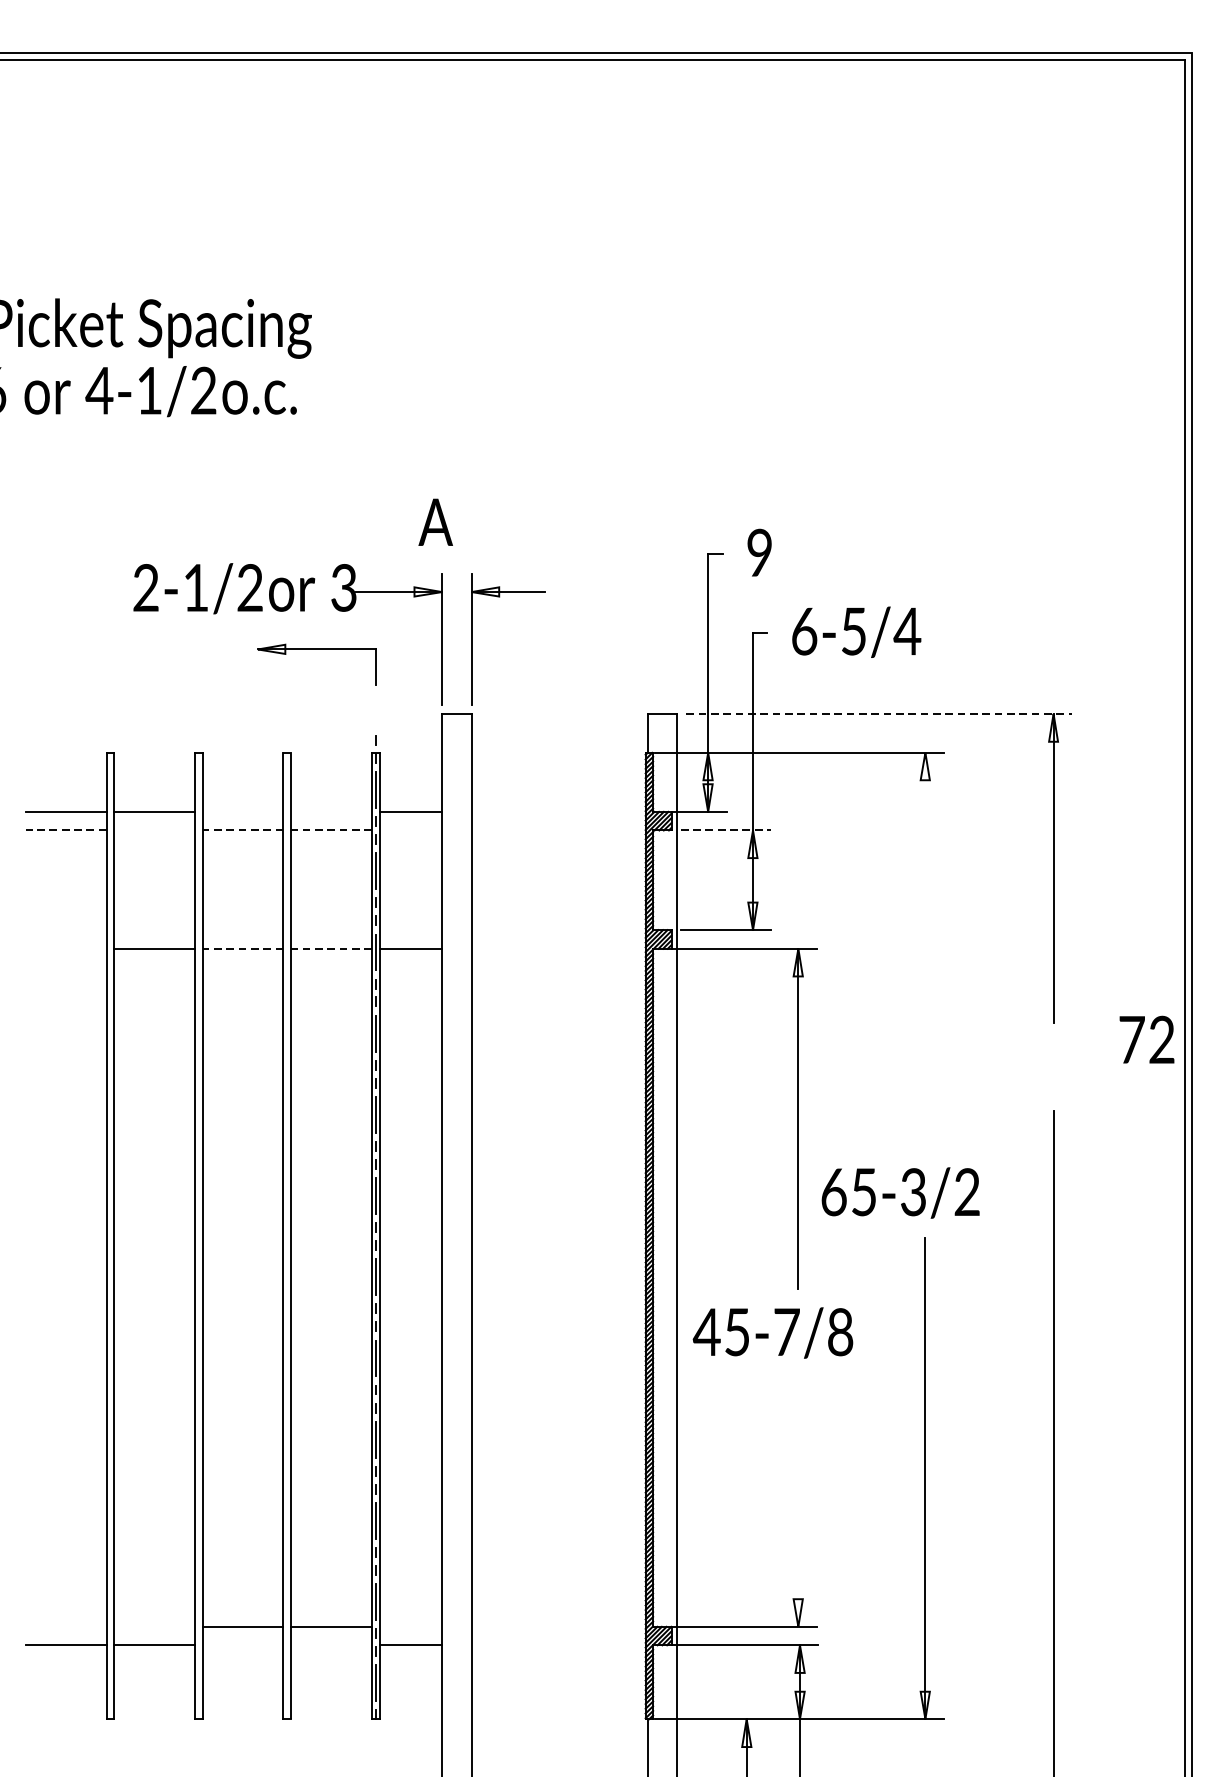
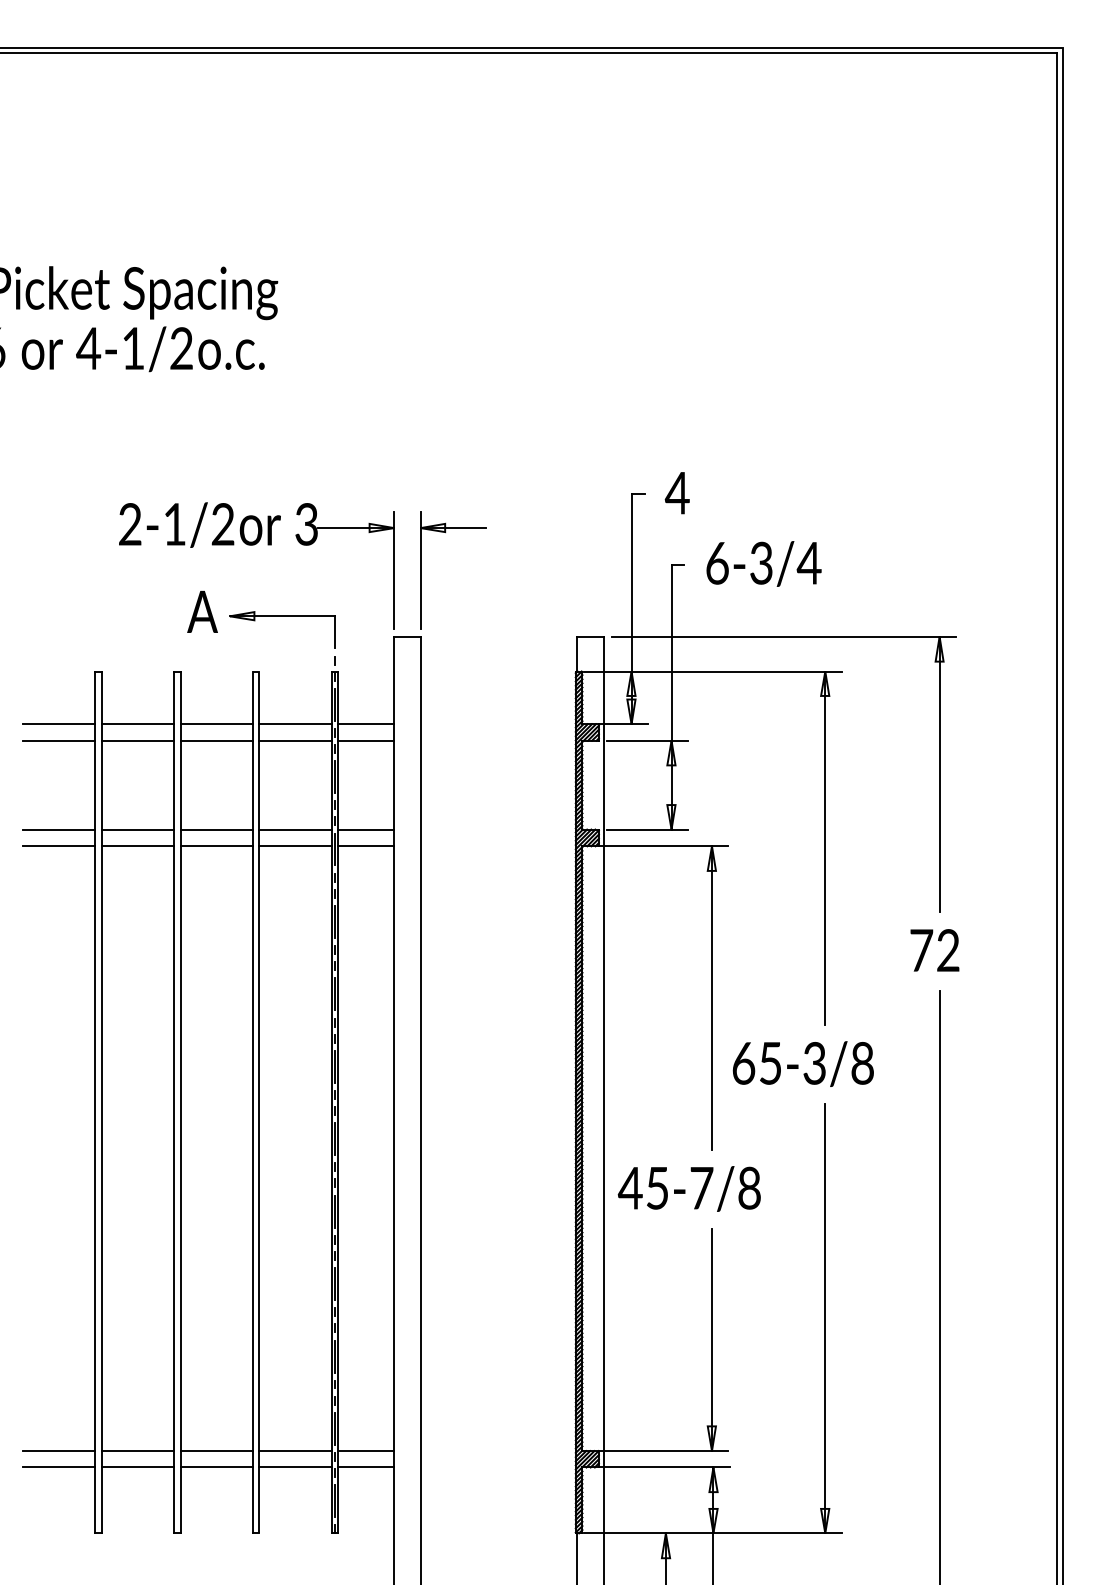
text: (435, 521) -> (202, 611), moved
text: (758, 552) -> (676, 492), 9 -> 4
text: (853, 630) -> (761, 562), 6-5/4 -> 6-3/4
part: (316, 649) -> (282, 616), moved
line: (879, 713) -> (784, 636), dashed -> solid
line: (242, 812) -> (216, 724), added
line: (331, 812) -> (295, 724), added
line: (65, 830) -> (58, 740), dashed -> solid
line: (154, 830) -> (137, 740), added
line: (242, 830) -> (216, 740), dashed -> solid
line: (331, 830) -> (295, 740), dashed -> solid
line: (411, 830) -> (366, 740), added
line: (726, 830) -> (647, 740), dashed -> solid
line: (65, 929) -> (58, 829), added
line: (154, 929) -> (137, 829), added
line: (242, 929) -> (216, 829), added
line: (331, 929) -> (295, 829), added
line: (411, 929) -> (366, 829), added
line: (65, 949) -> (58, 846), added
line: (242, 949) -> (216, 846), dashed -> solid
line: (331, 949) -> (295, 846), dashed -> solid
line: (925, 951) -> (825, 848), added
text: (1146, 1039) -> (934, 950), moved
text: (967, 1192) -> (862, 1063), 65-3/2 -> 65-3/8
line: (797, 1502) -> (711, 1340), added
line: (65, 1627) -> (58, 1451), added
line: (154, 1627) -> (137, 1451), added
line: (411, 1627) -> (366, 1451), added
line: (242, 1645) -> (216, 1467), added
line: (331, 1645) -> (295, 1467), added

